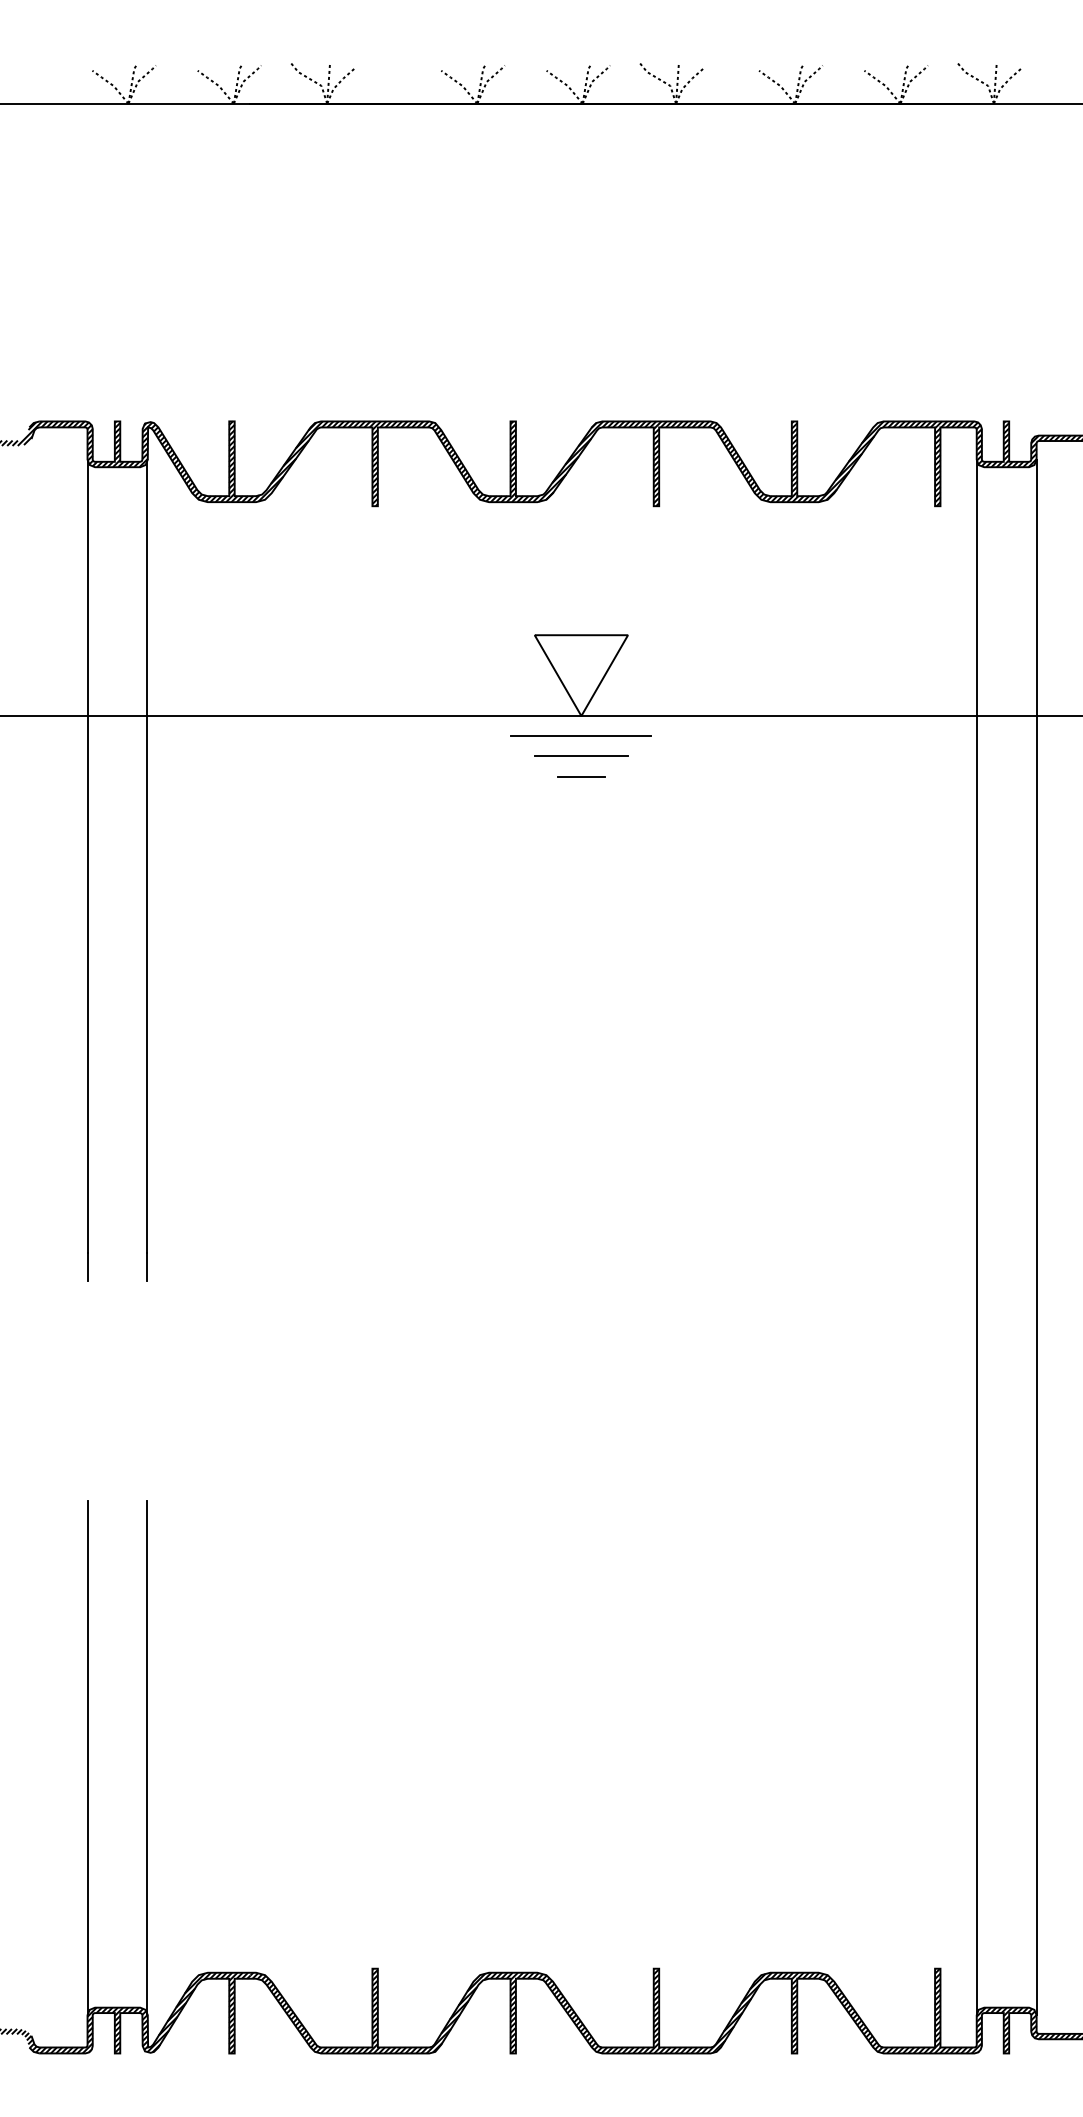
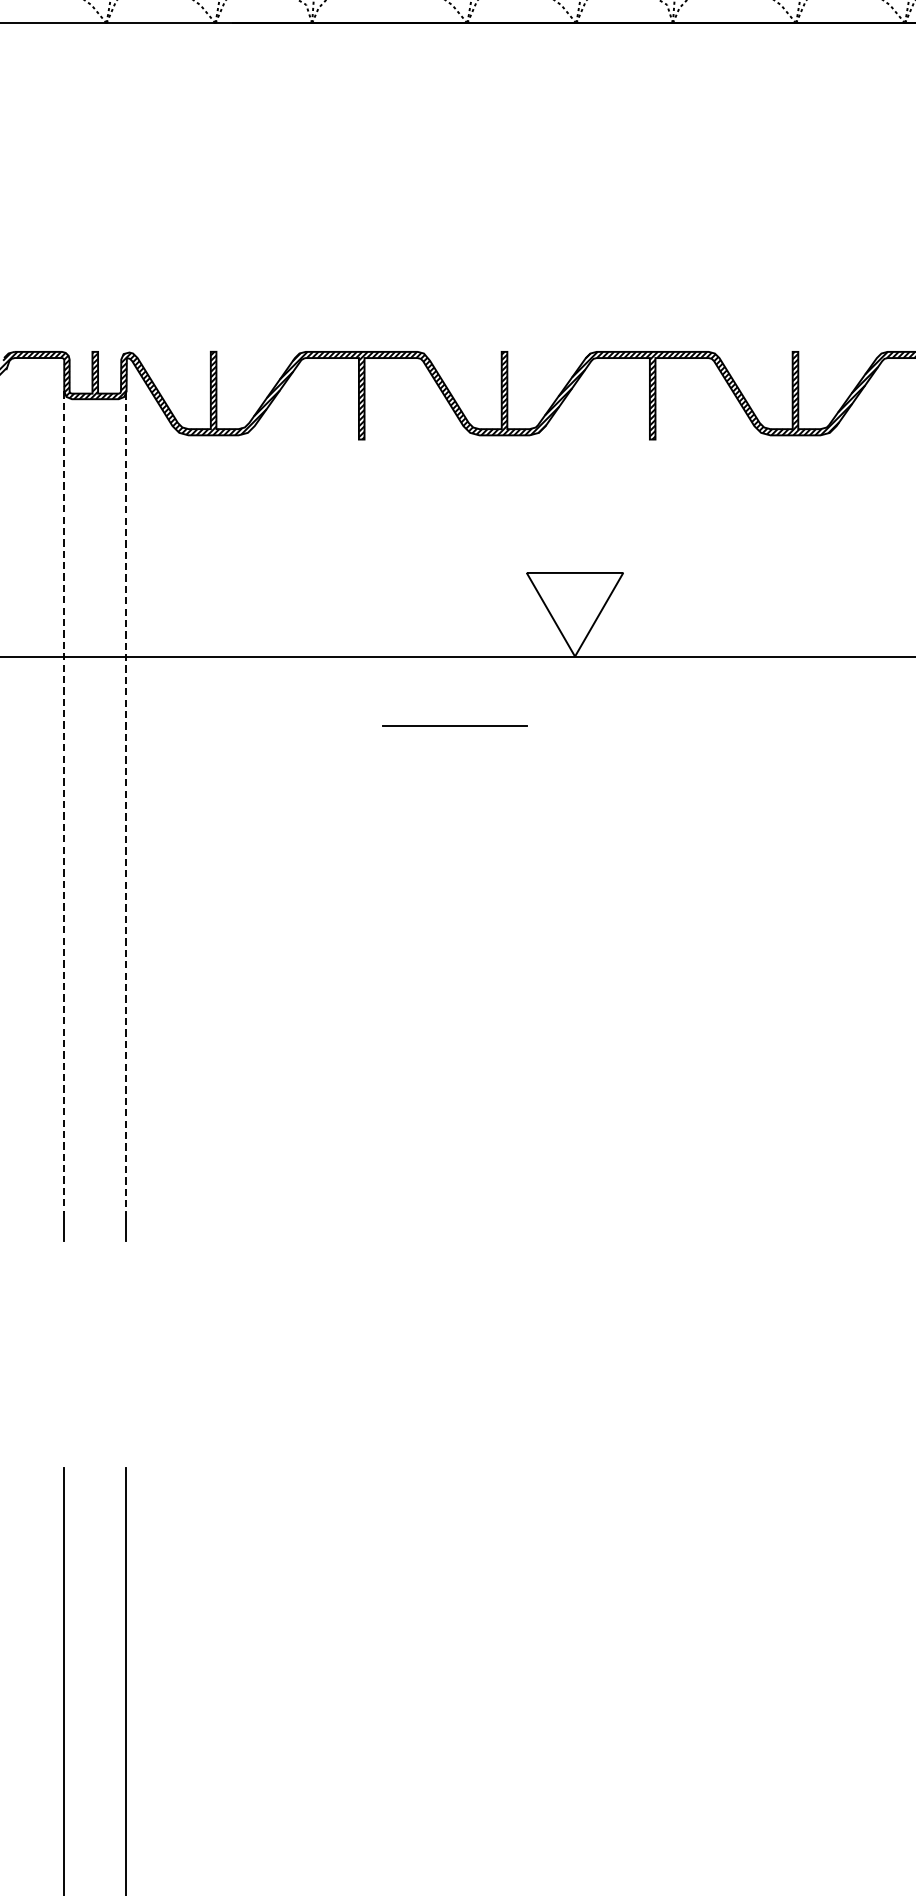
line: (580, 735) -> (454, 725), moved
line: (581, 755) -> (575, 697), removed
line: (581, 776) -> (575, 719), removed
line: (87, 856) -> (64, 801), solid -> dashed
line: (147, 857) -> (126, 802), solid -> dashed

